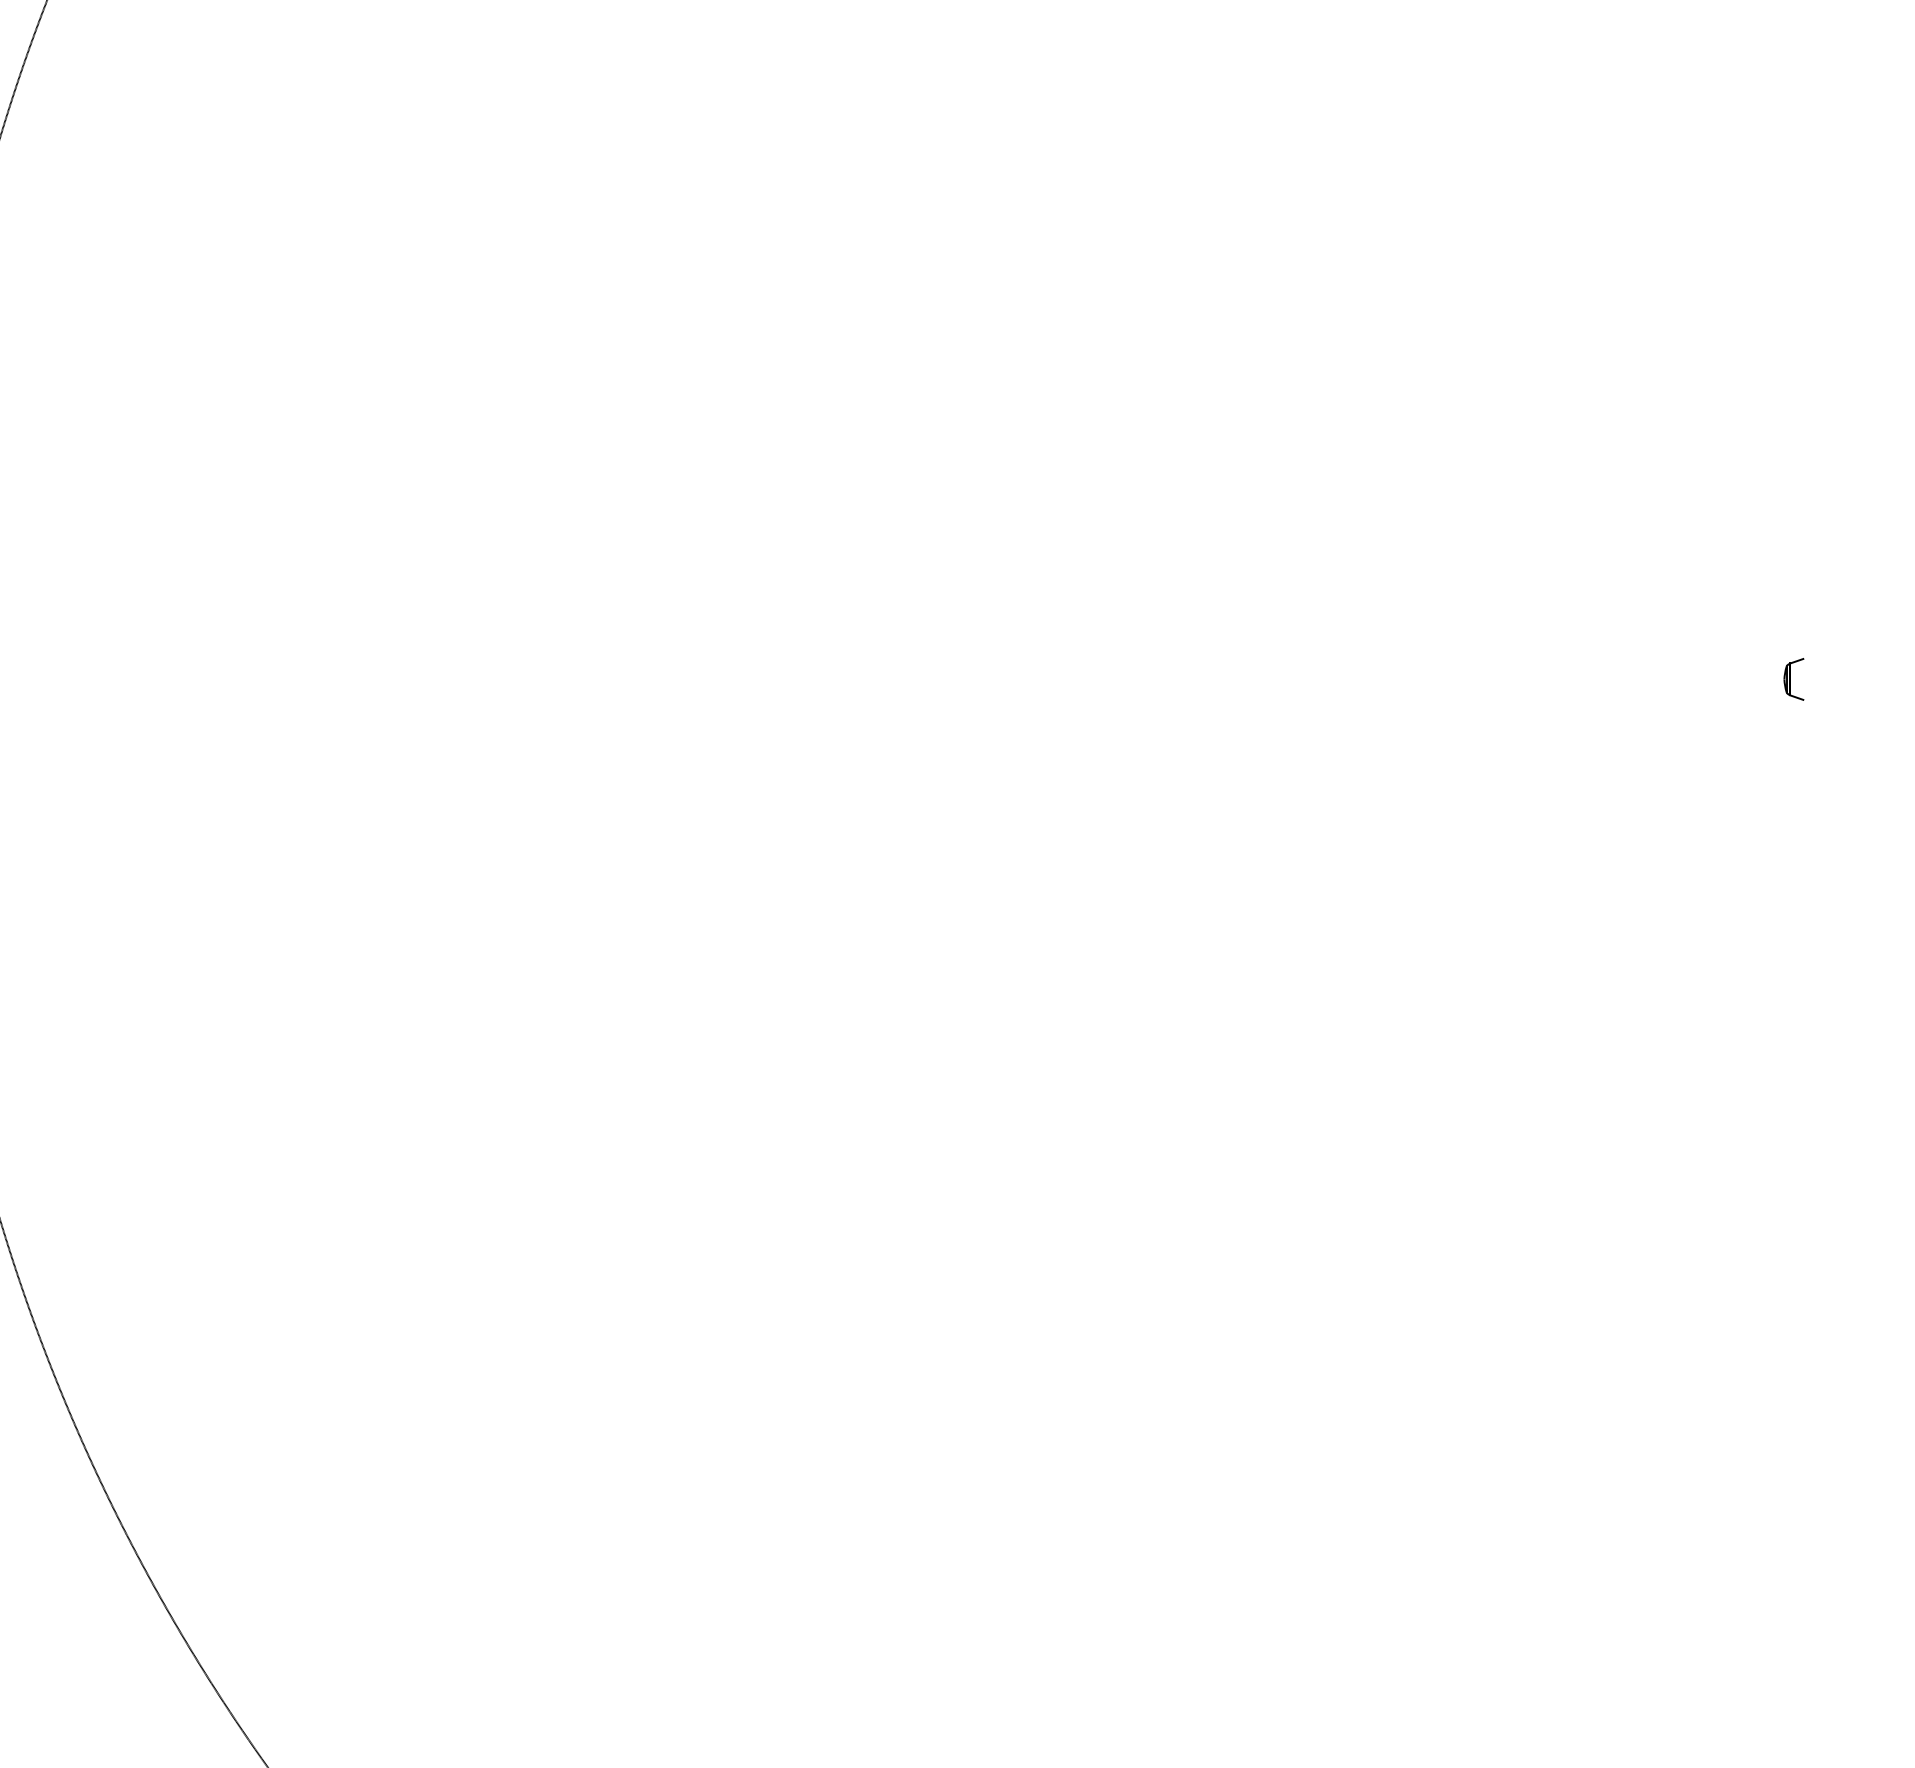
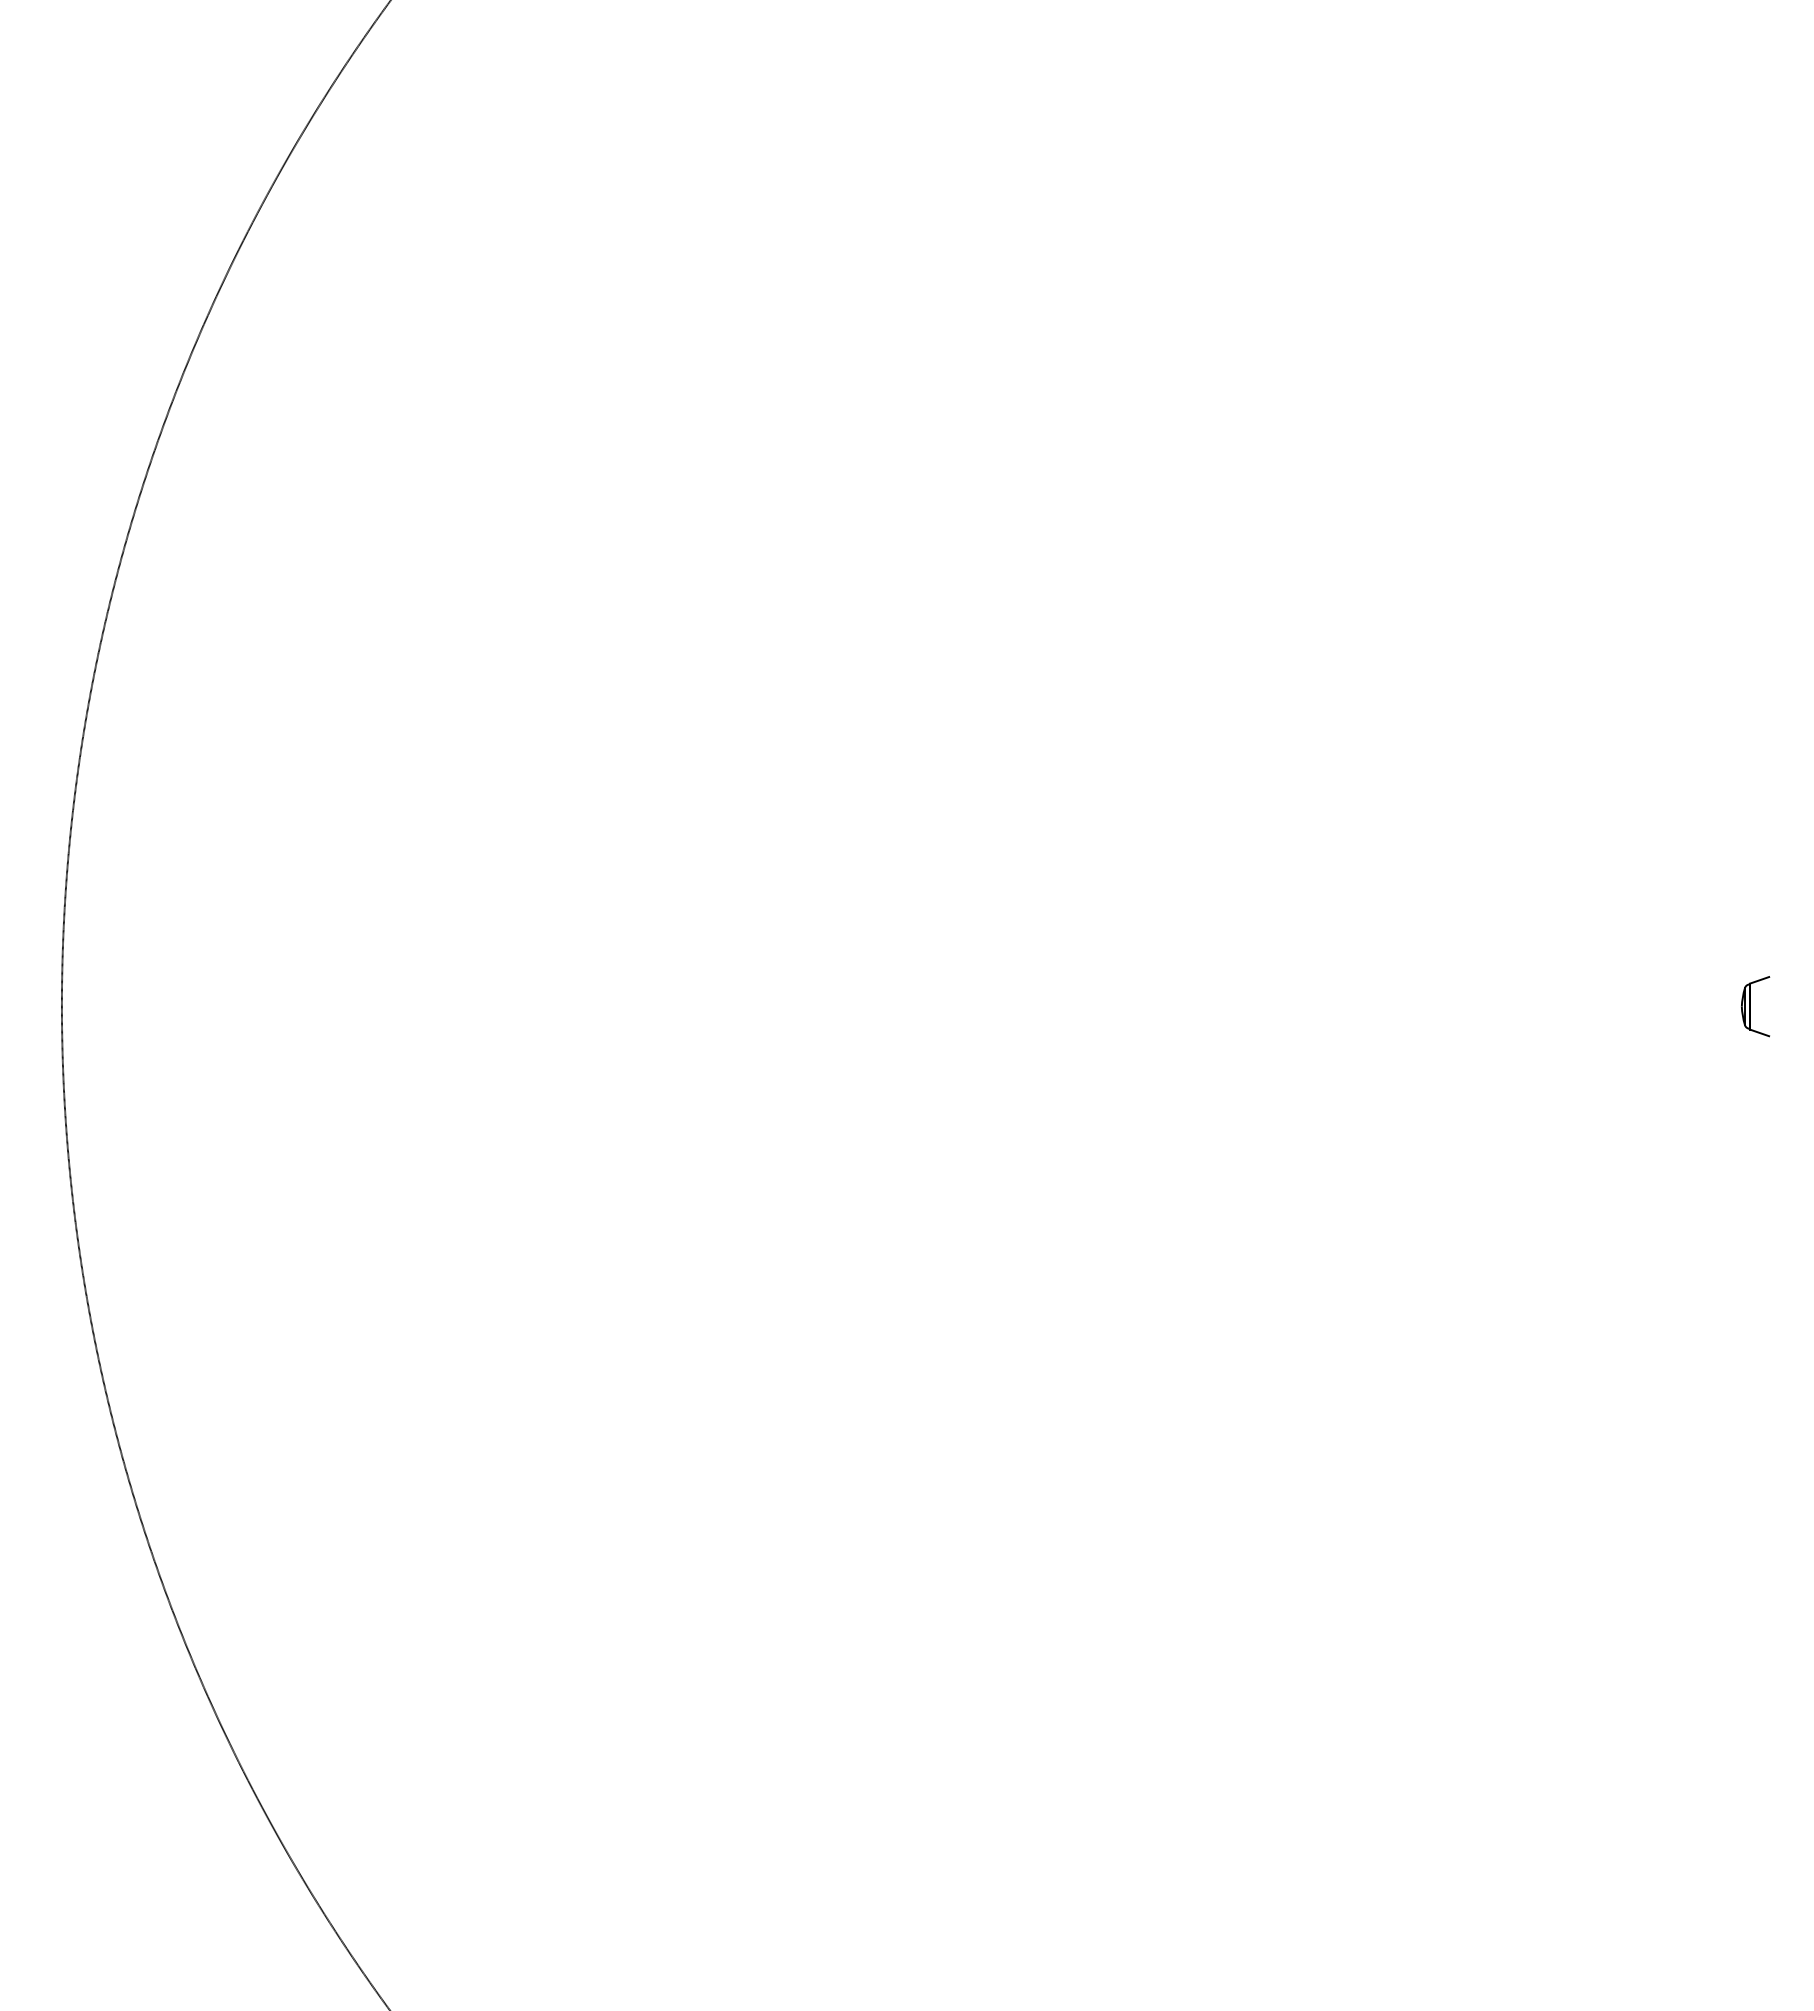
part: (1792, 679) -> (1754, 1006), size x1.6

